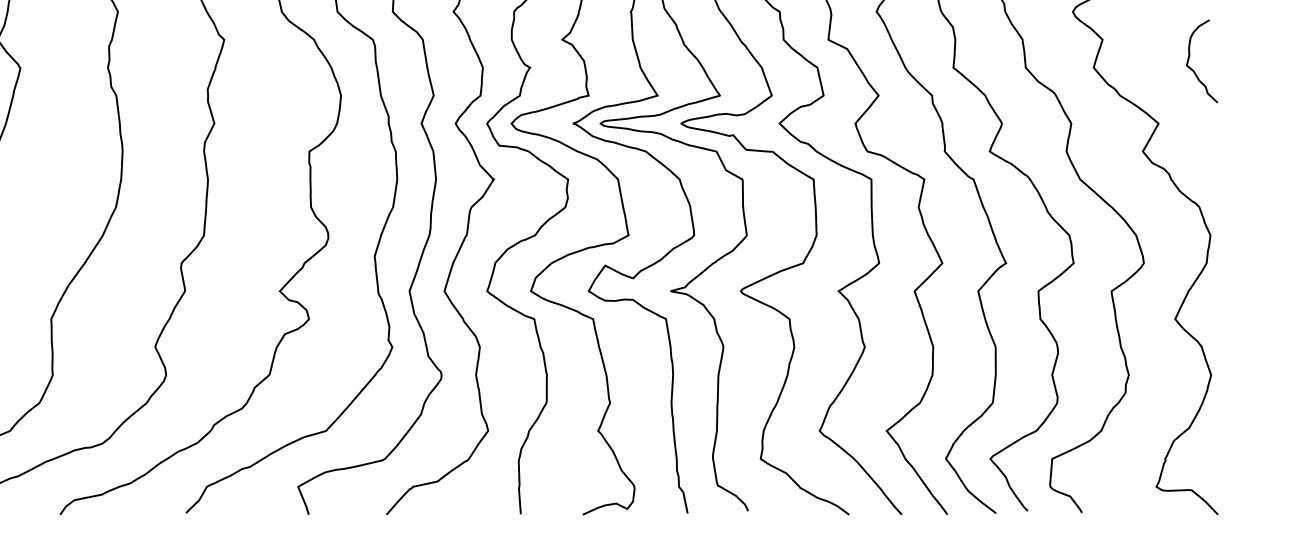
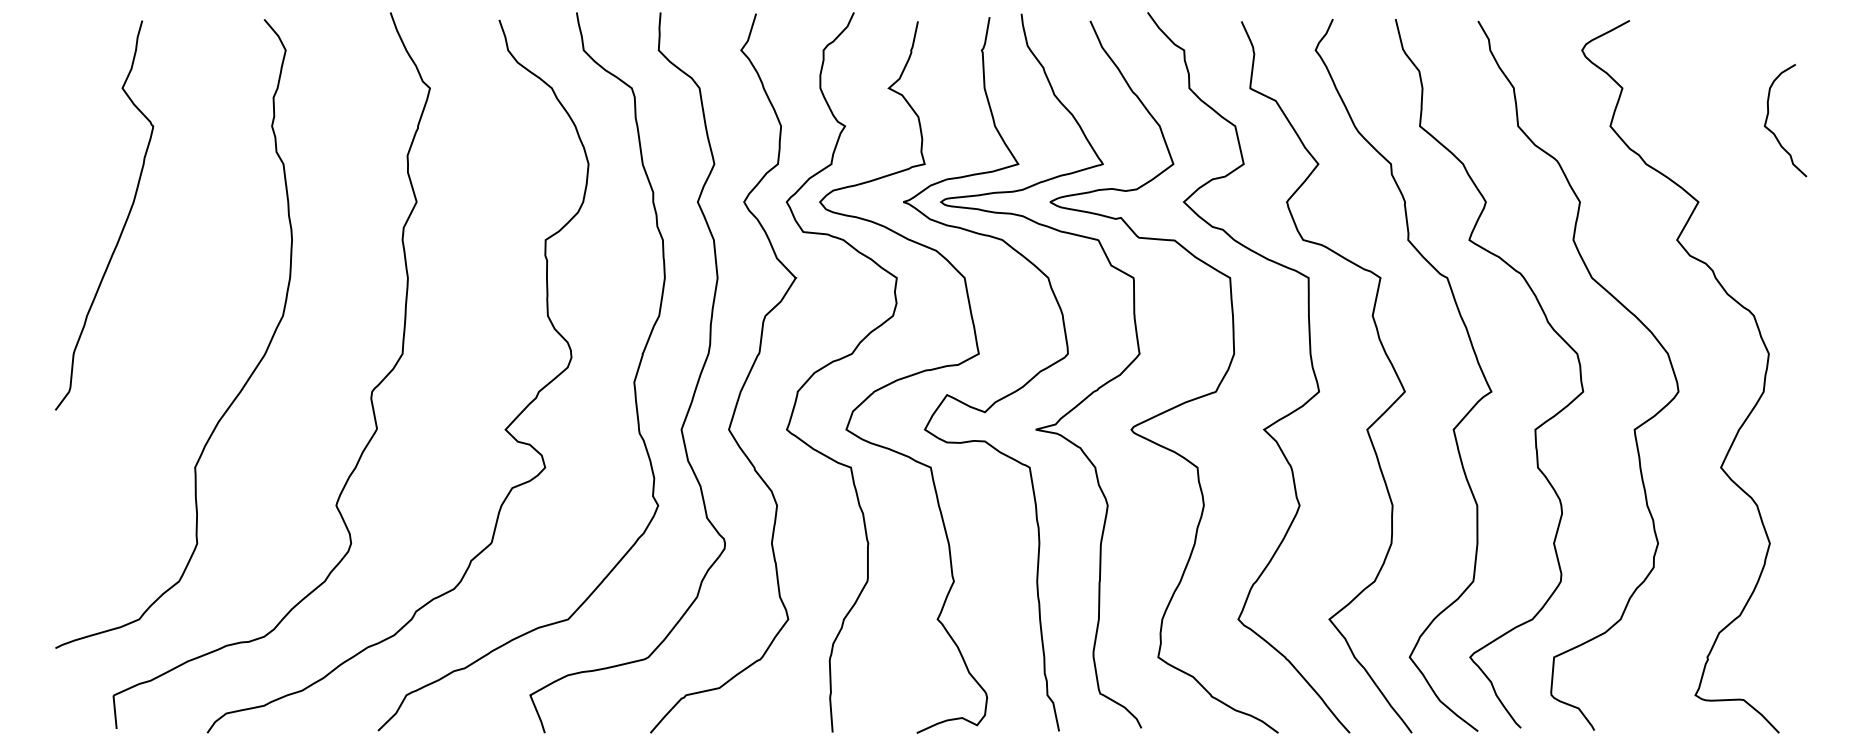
curve: (1193, 70) -> (1773, 132), moved

